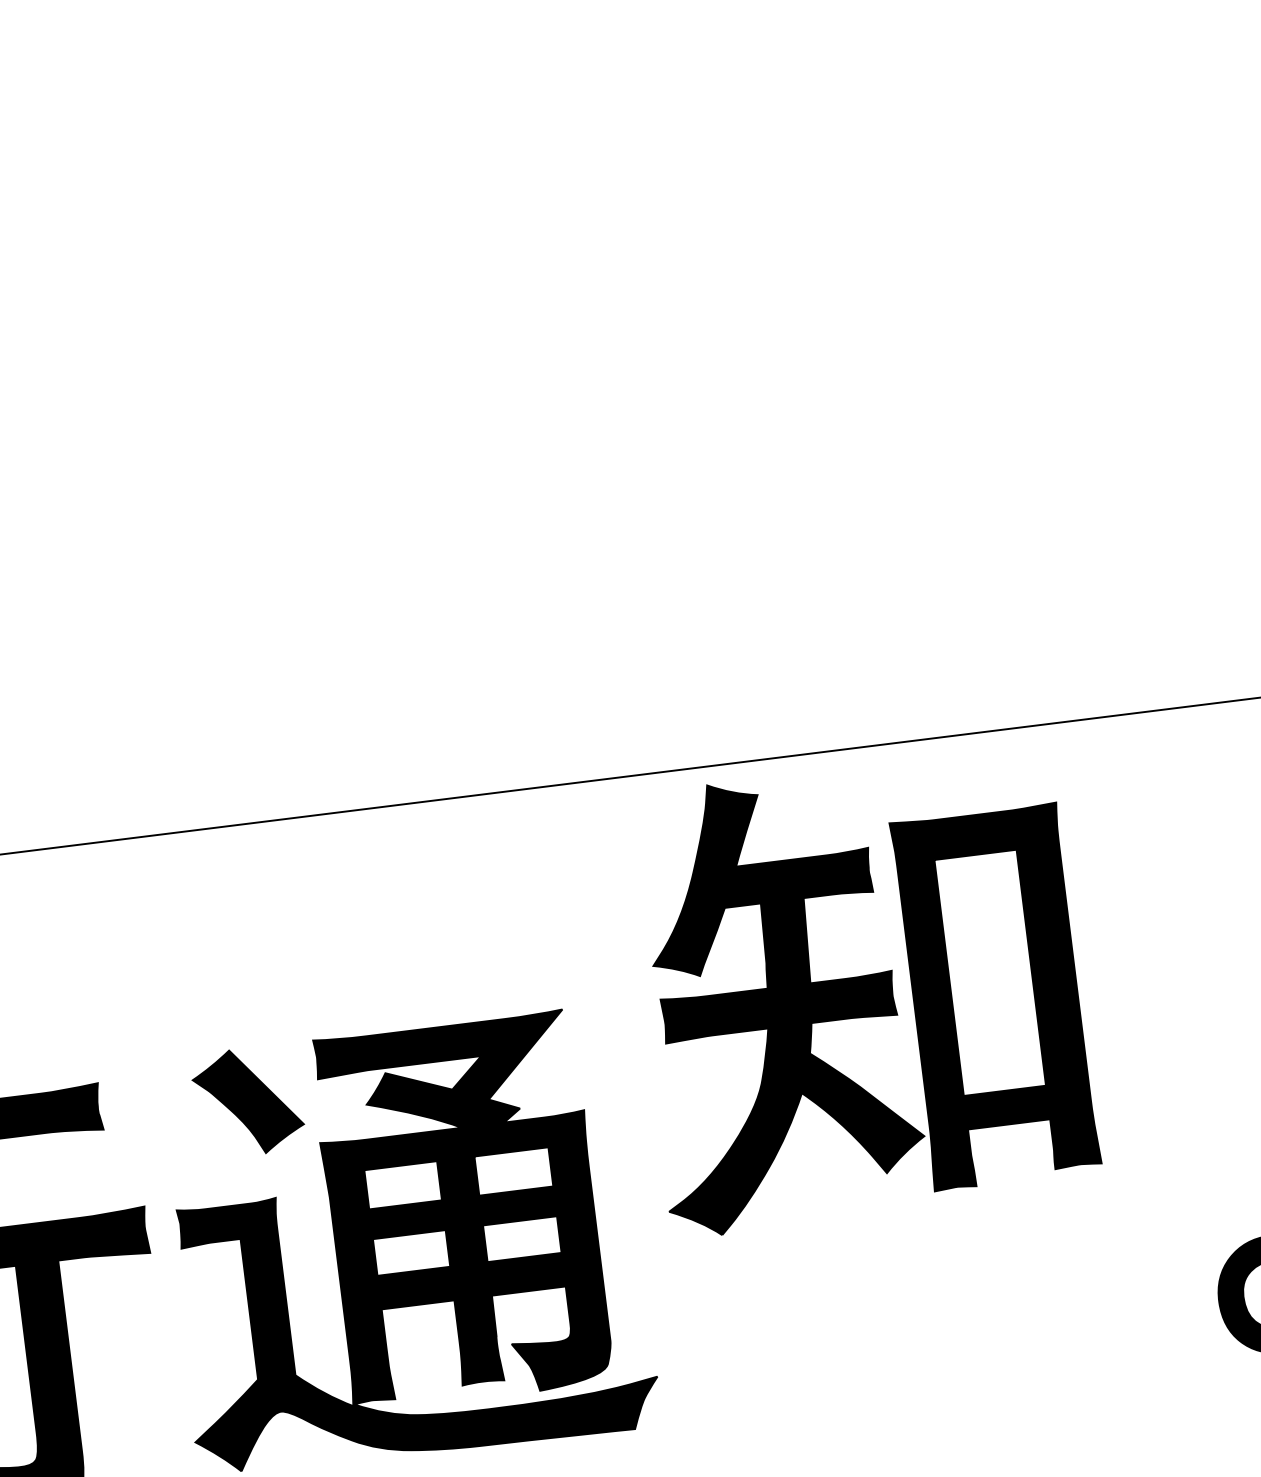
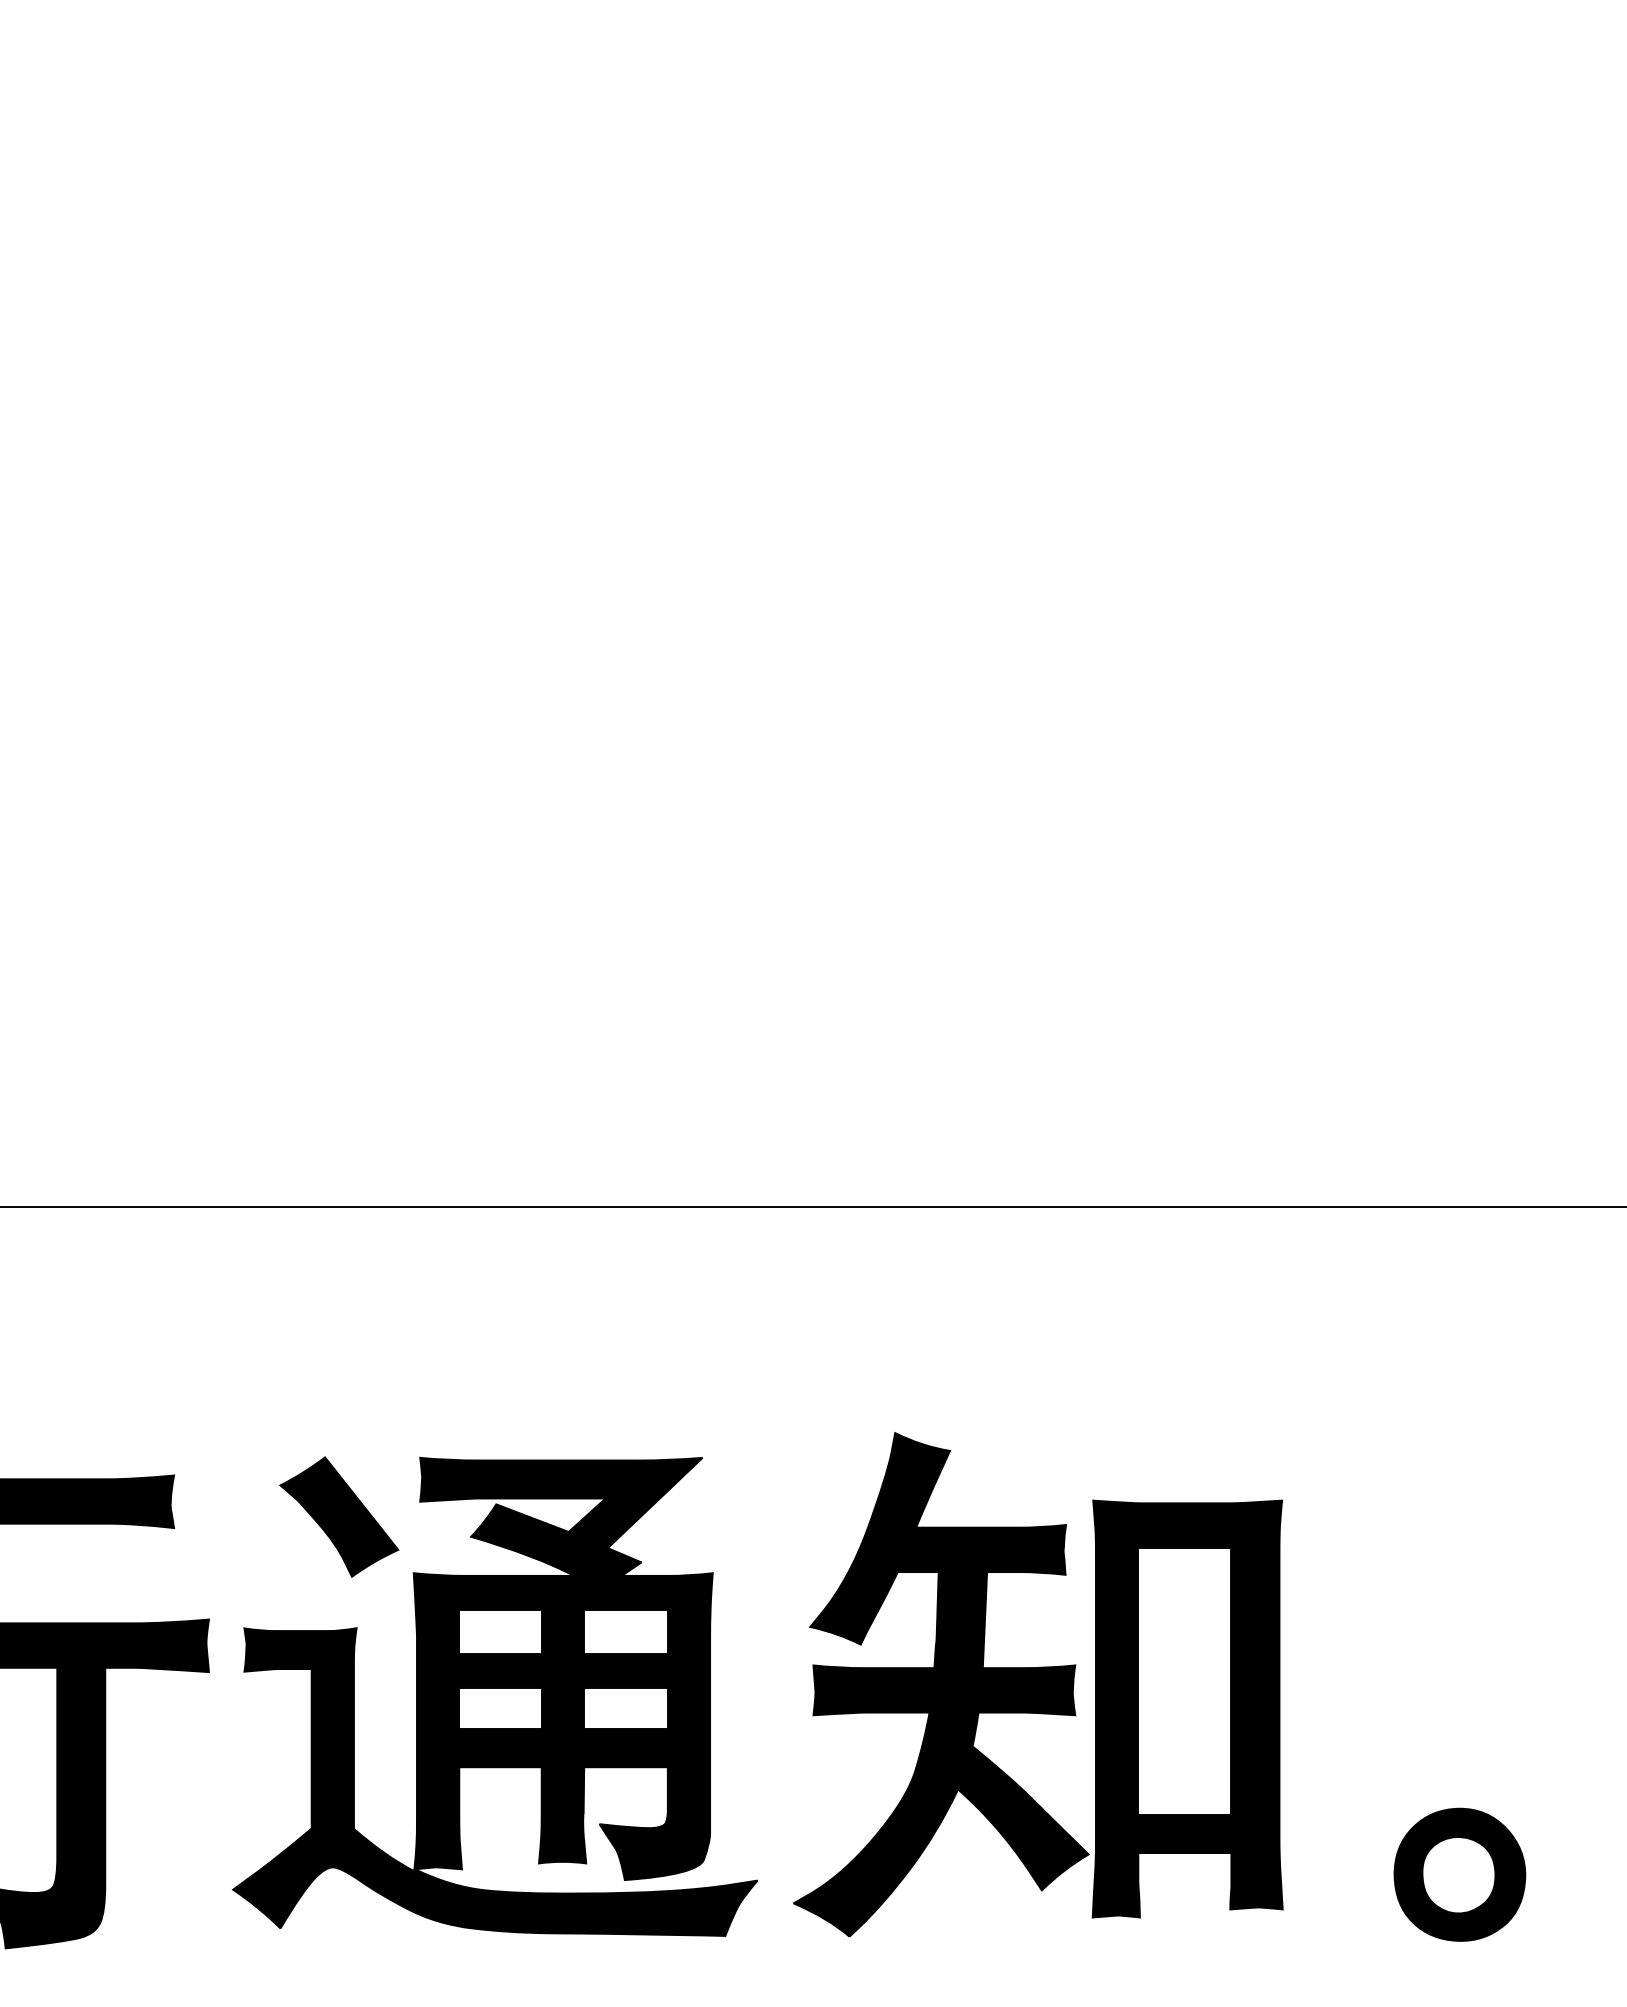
part: (861, 991) -> (1038, 1684), moved

